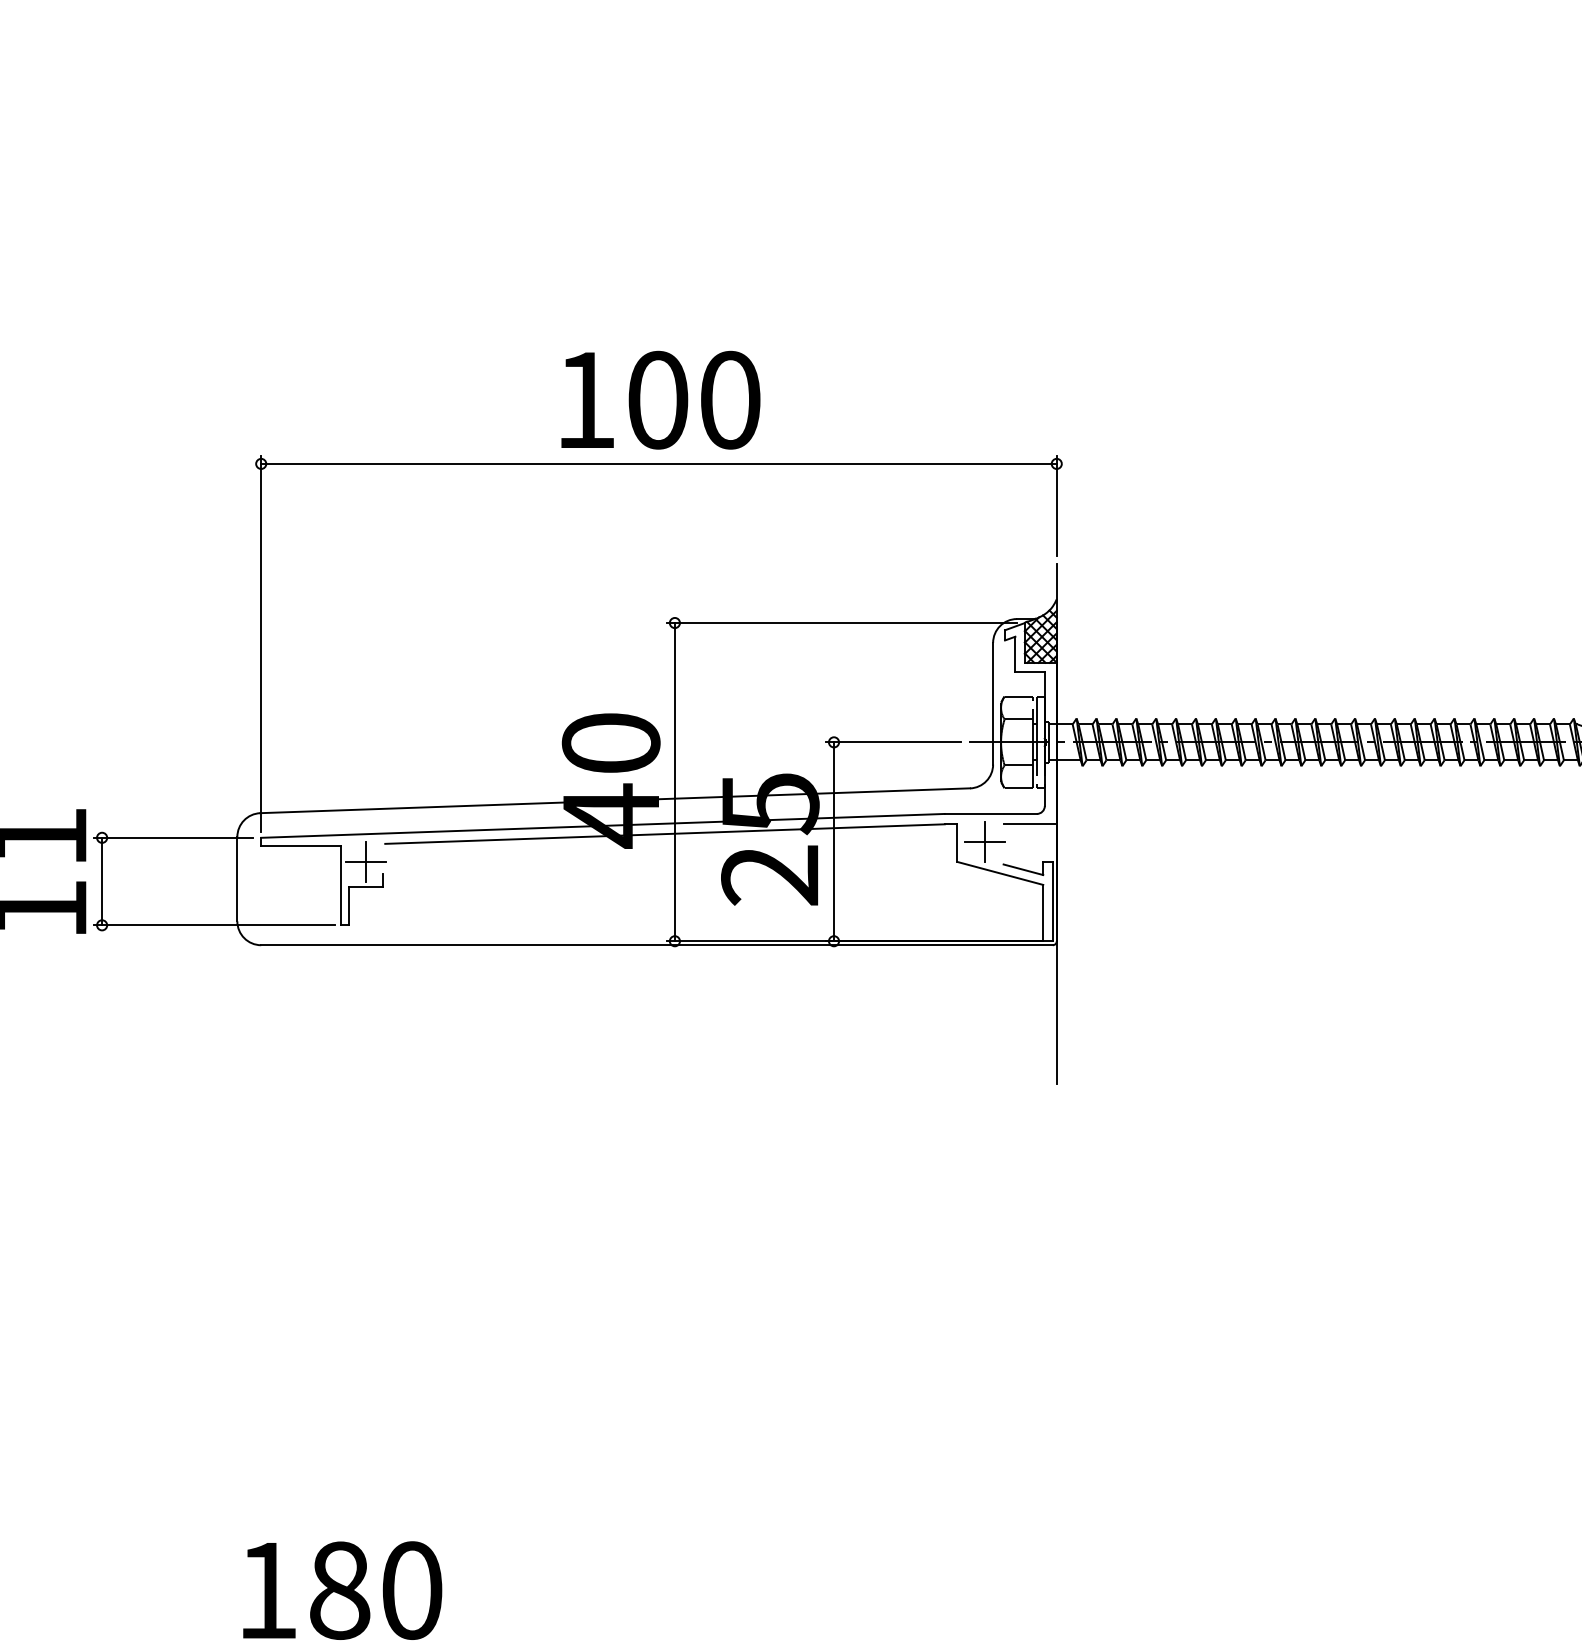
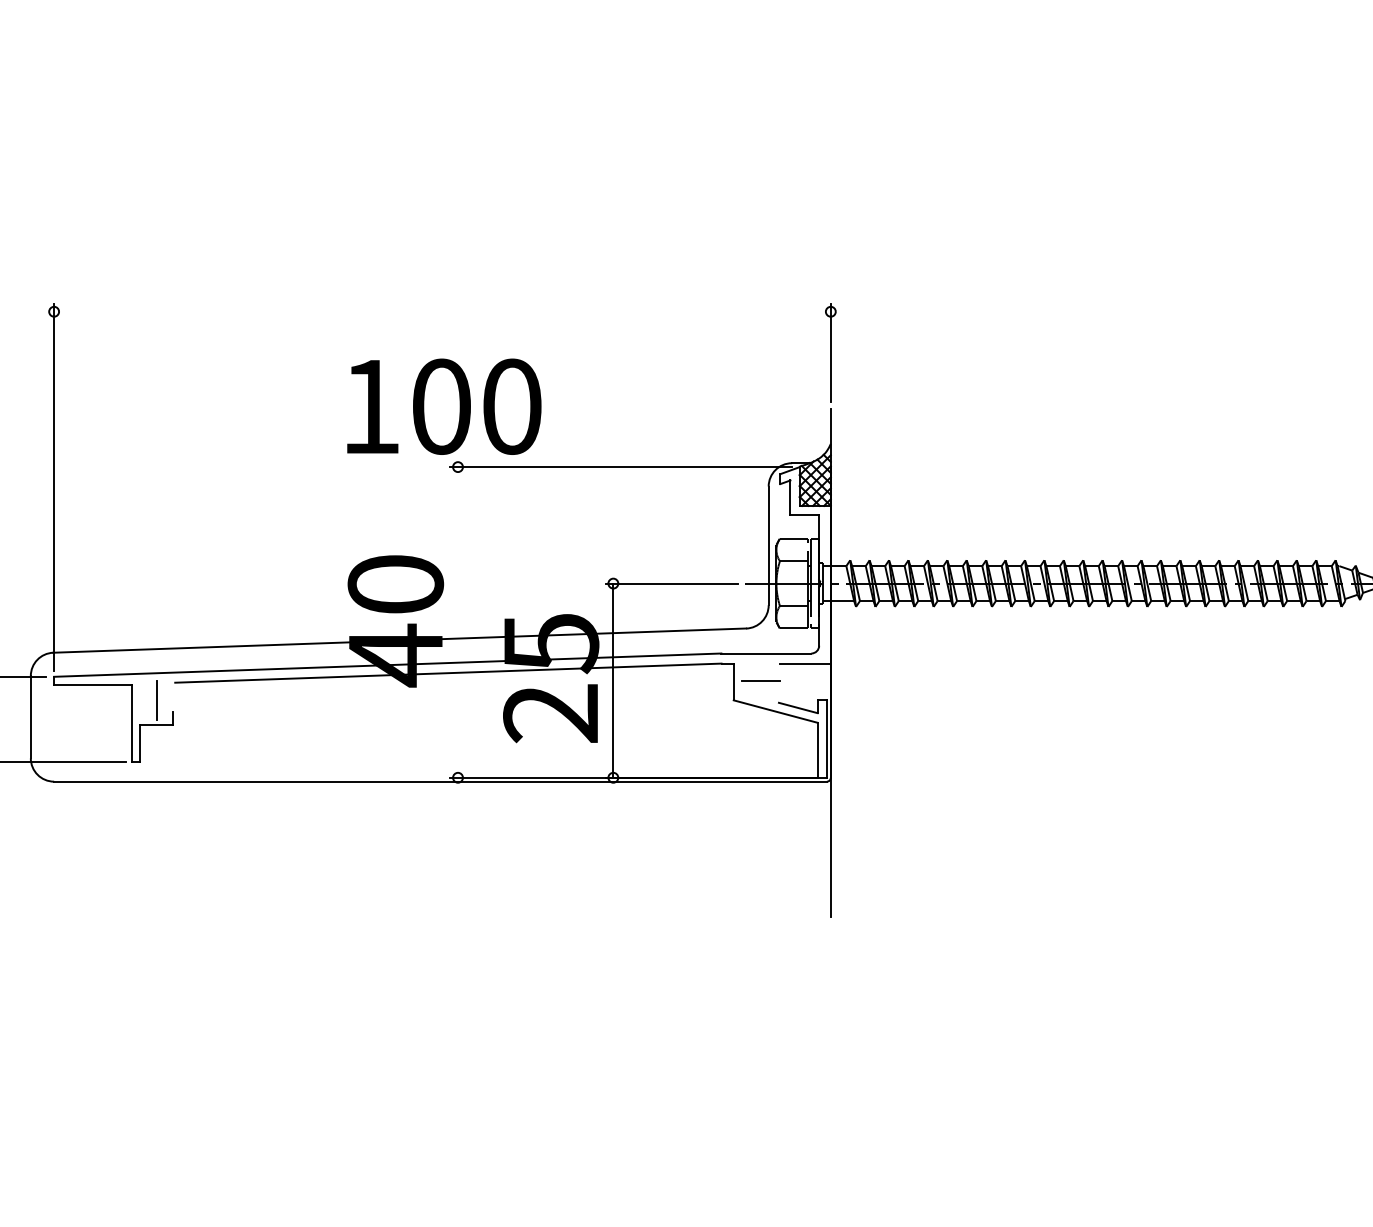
text: (660, 399) -> (443, 406), moved
line: (658, 463) -> (441, 311), removed
line: (674, 782) -> (457, 622), removed
line: (985, 841) -> (761, 680), removed
line: (366, 861) -> (156, 699), removed

